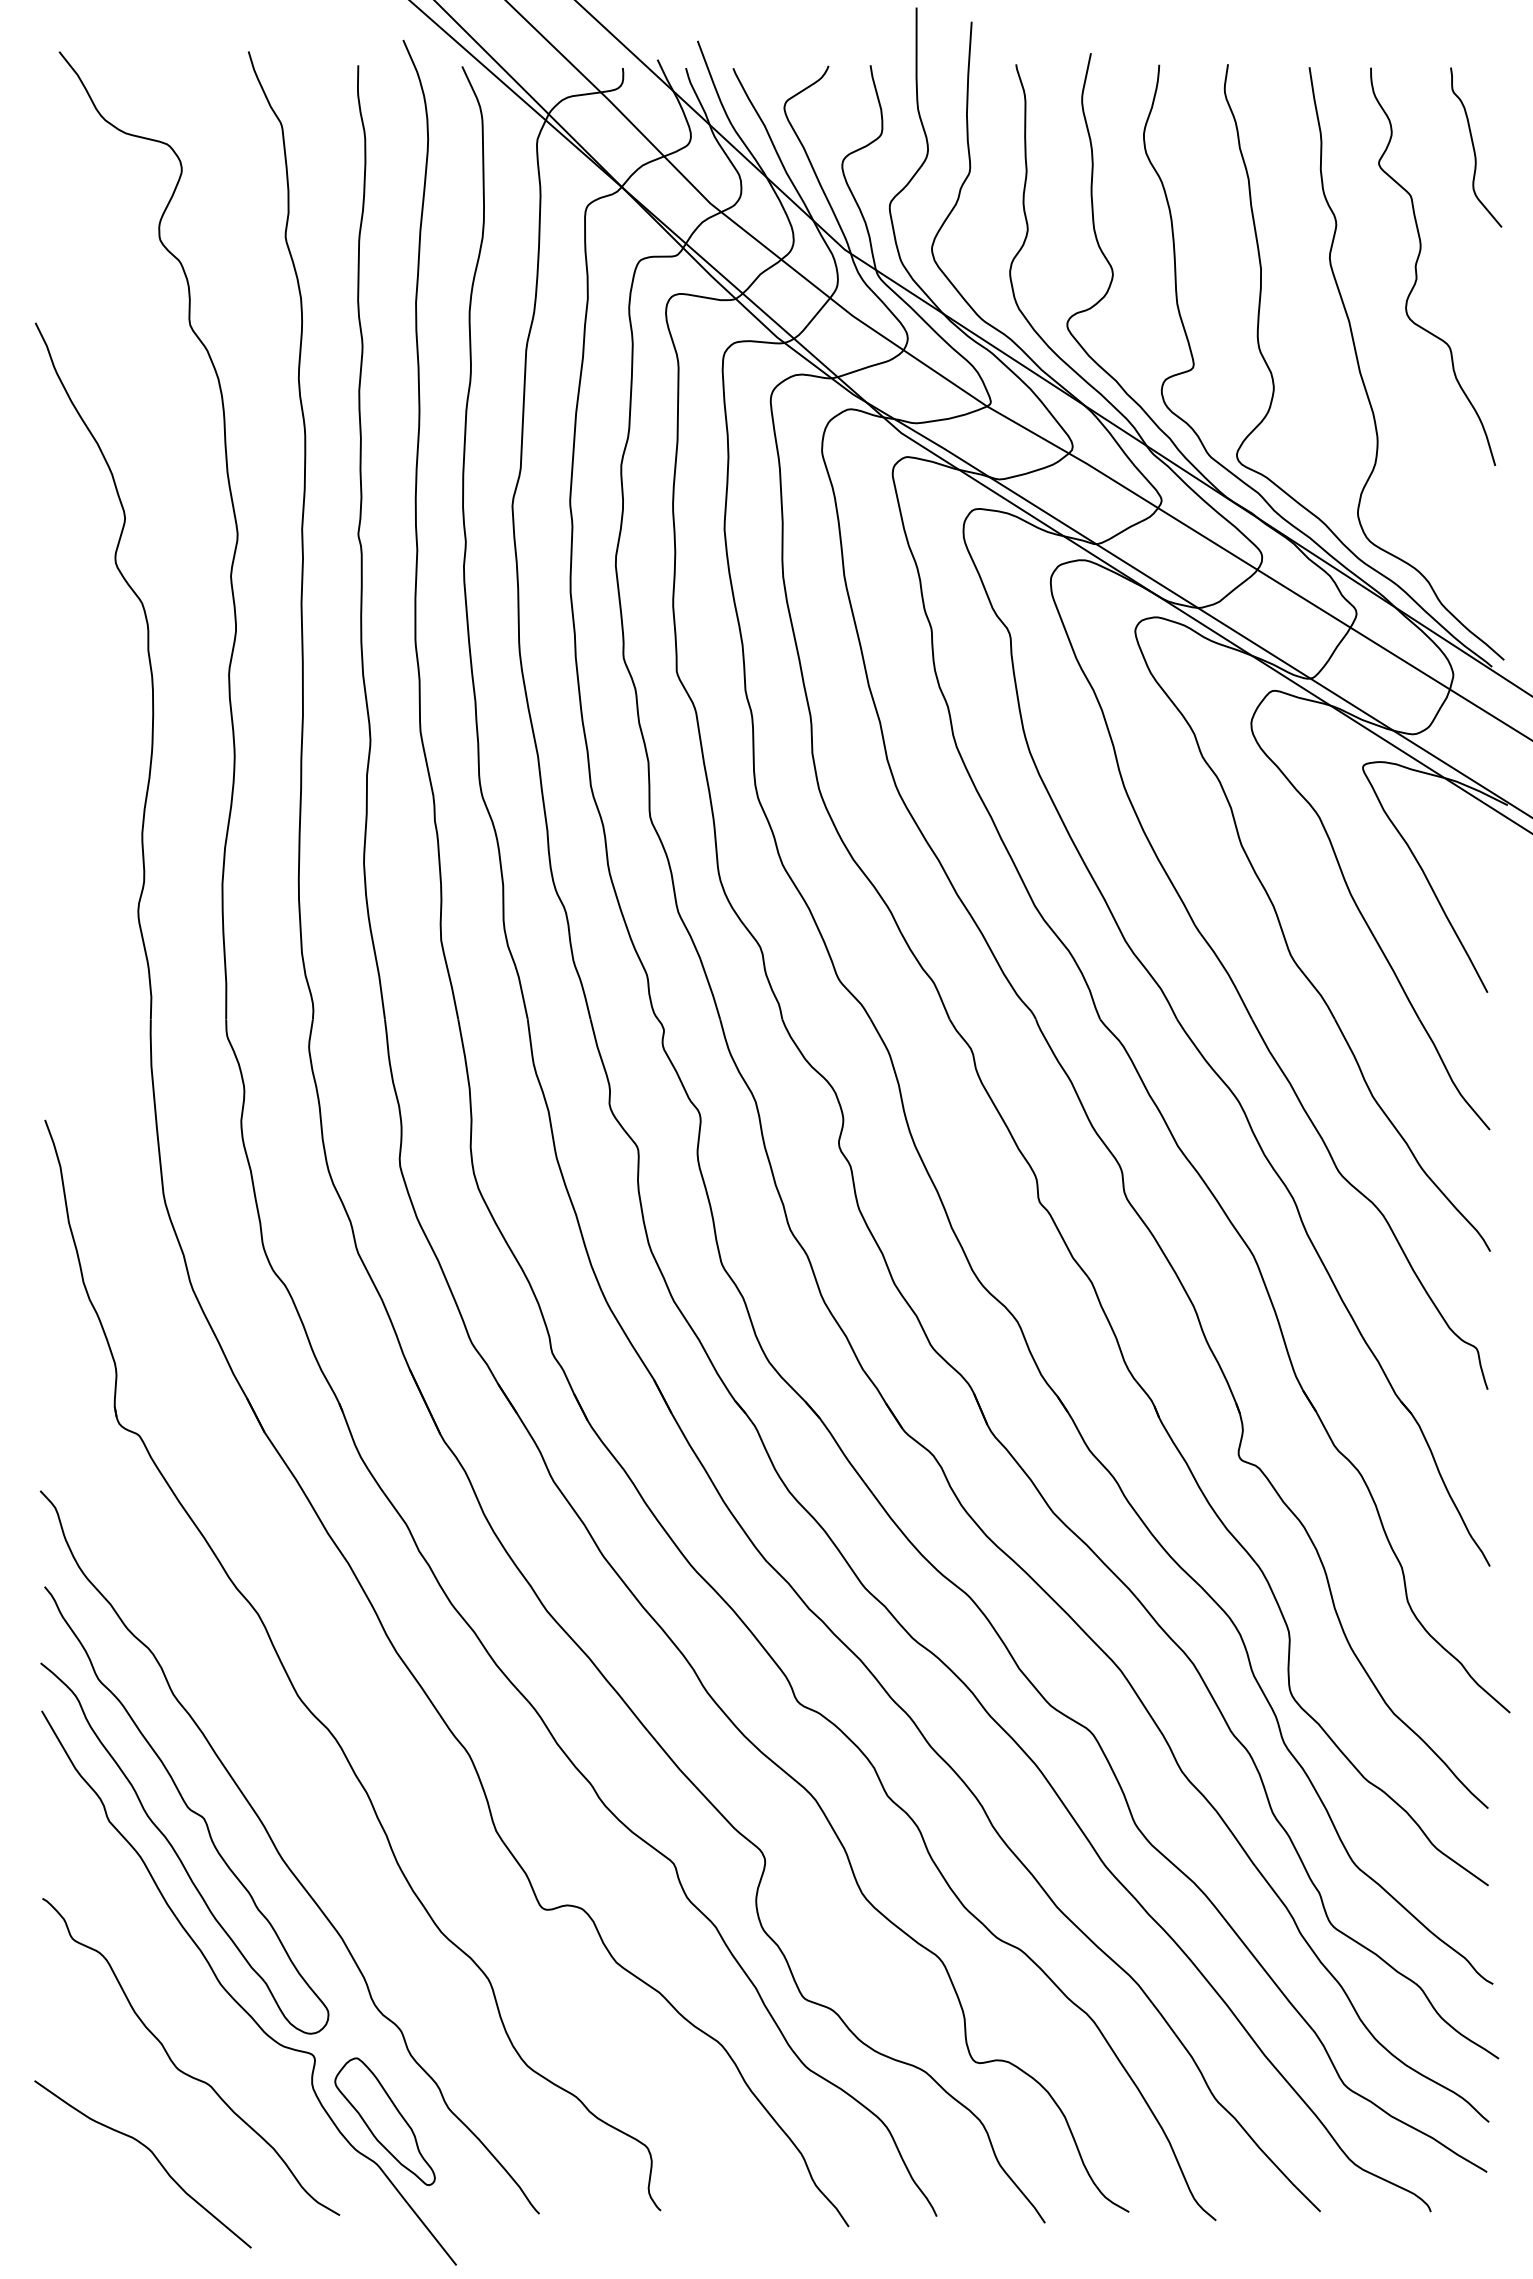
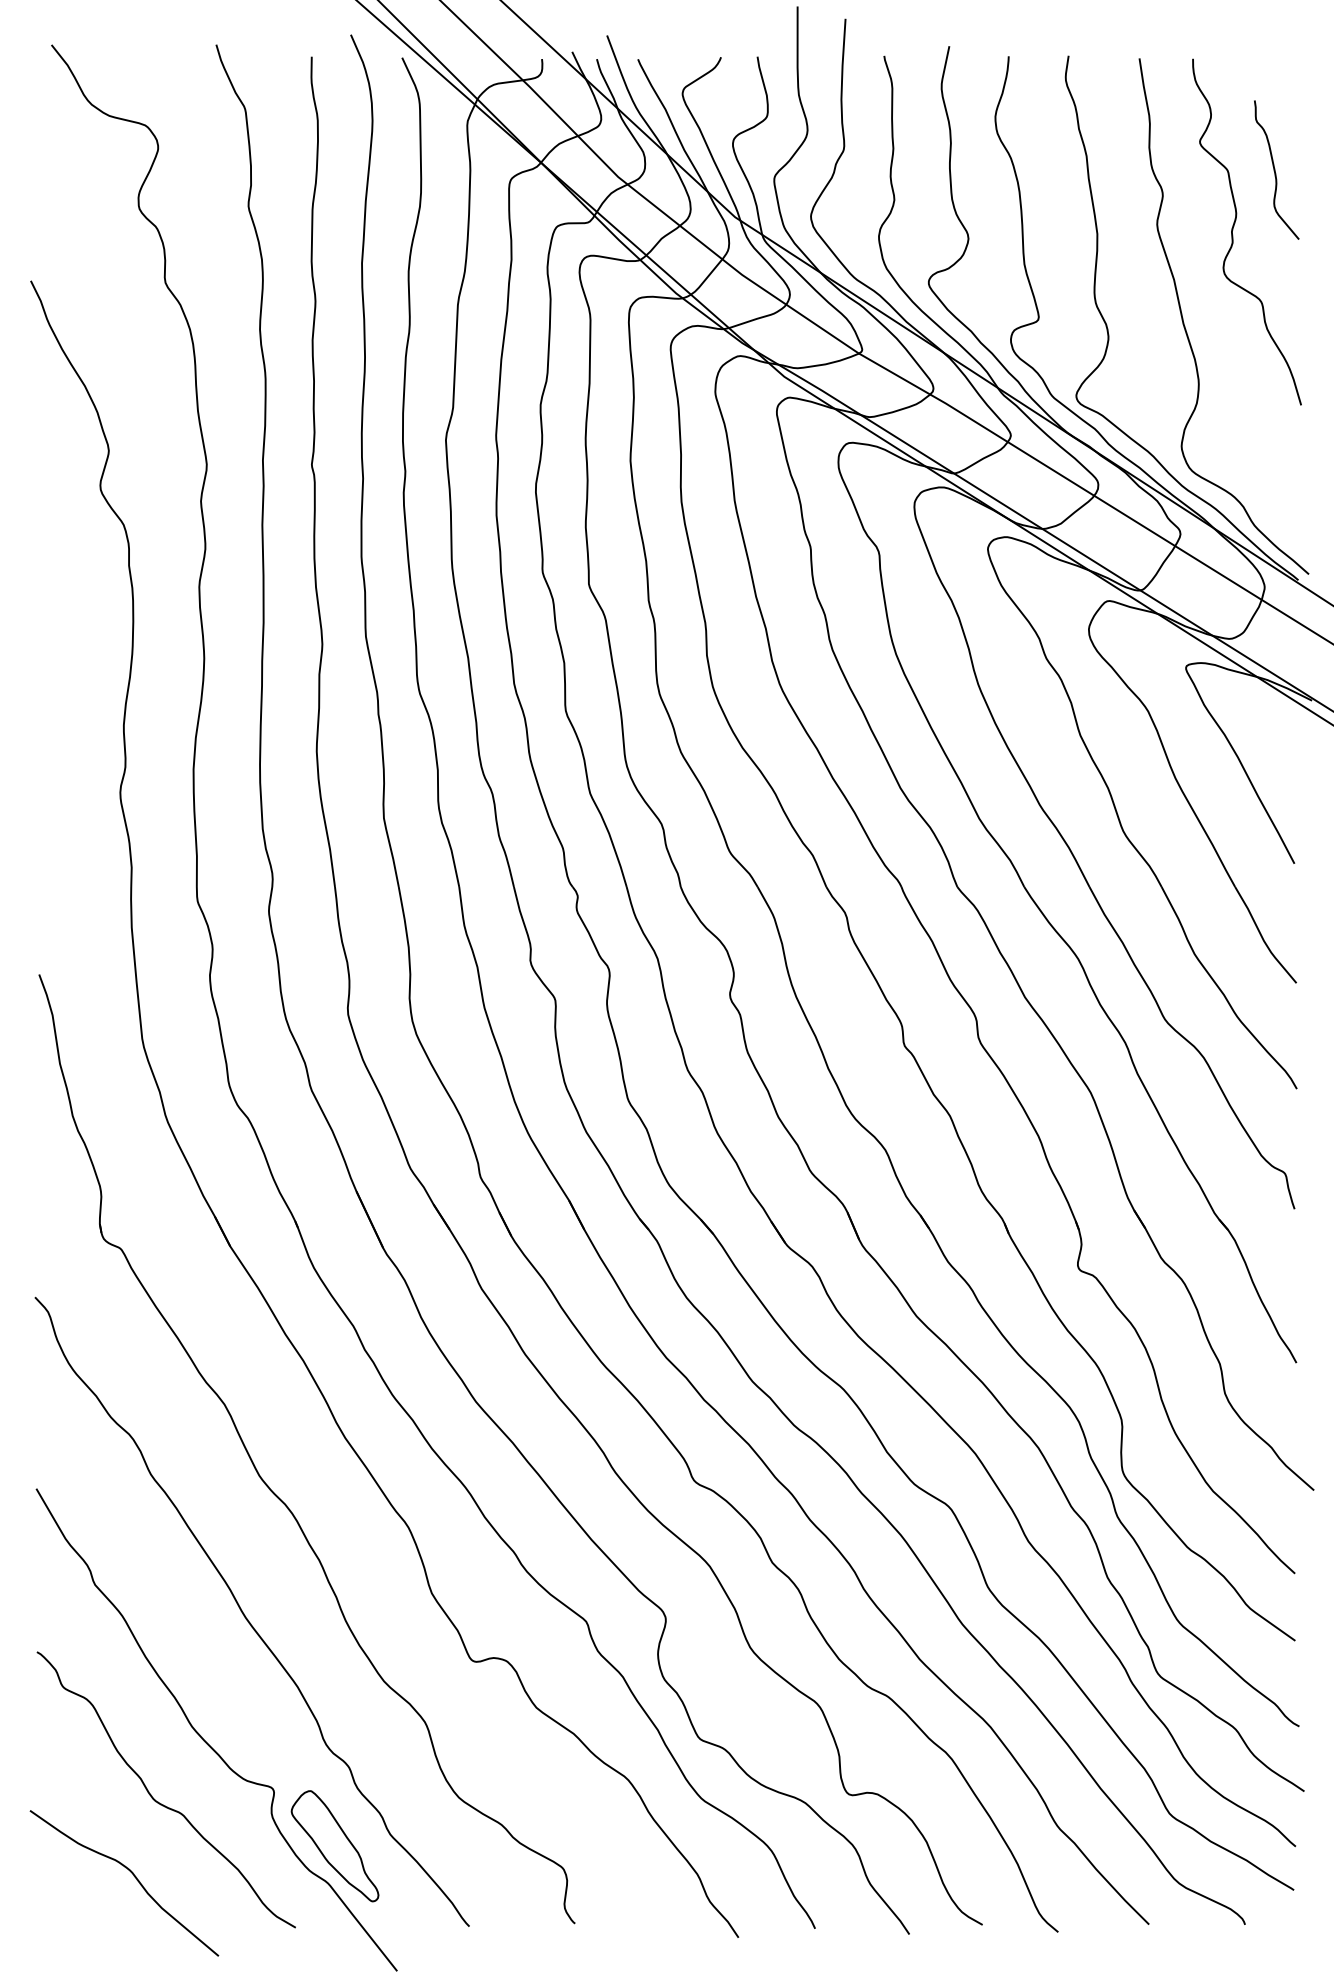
curve: (1474, 147) -> (1275, 170), moved
curve: (186, 1807) -> (162, 1572), removed

